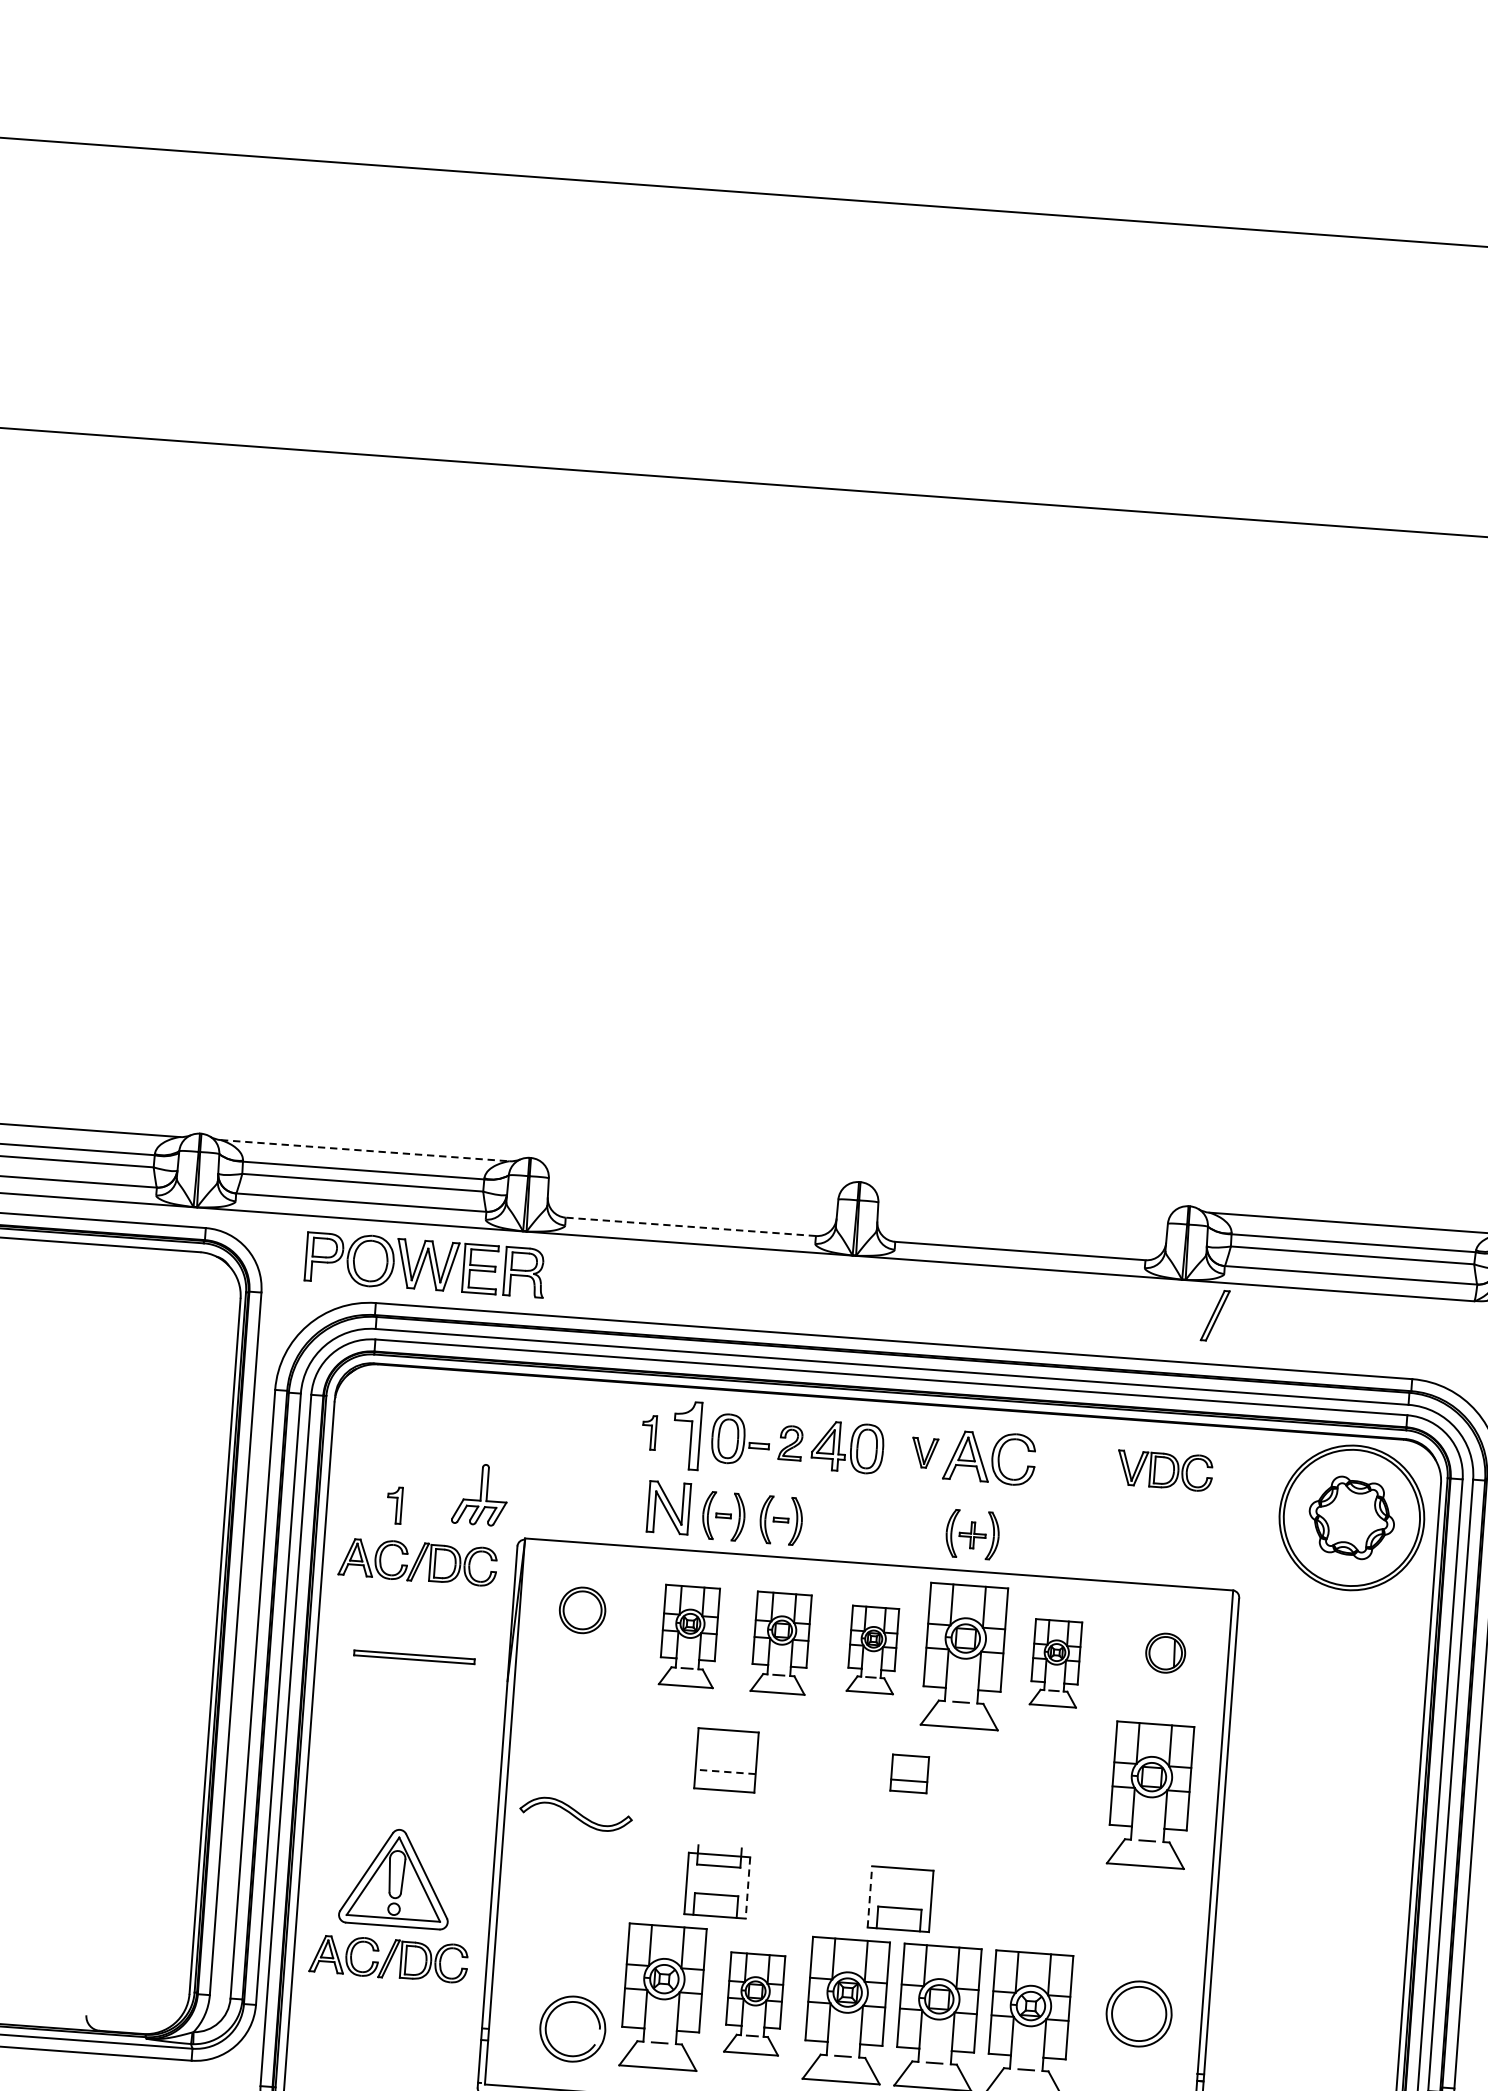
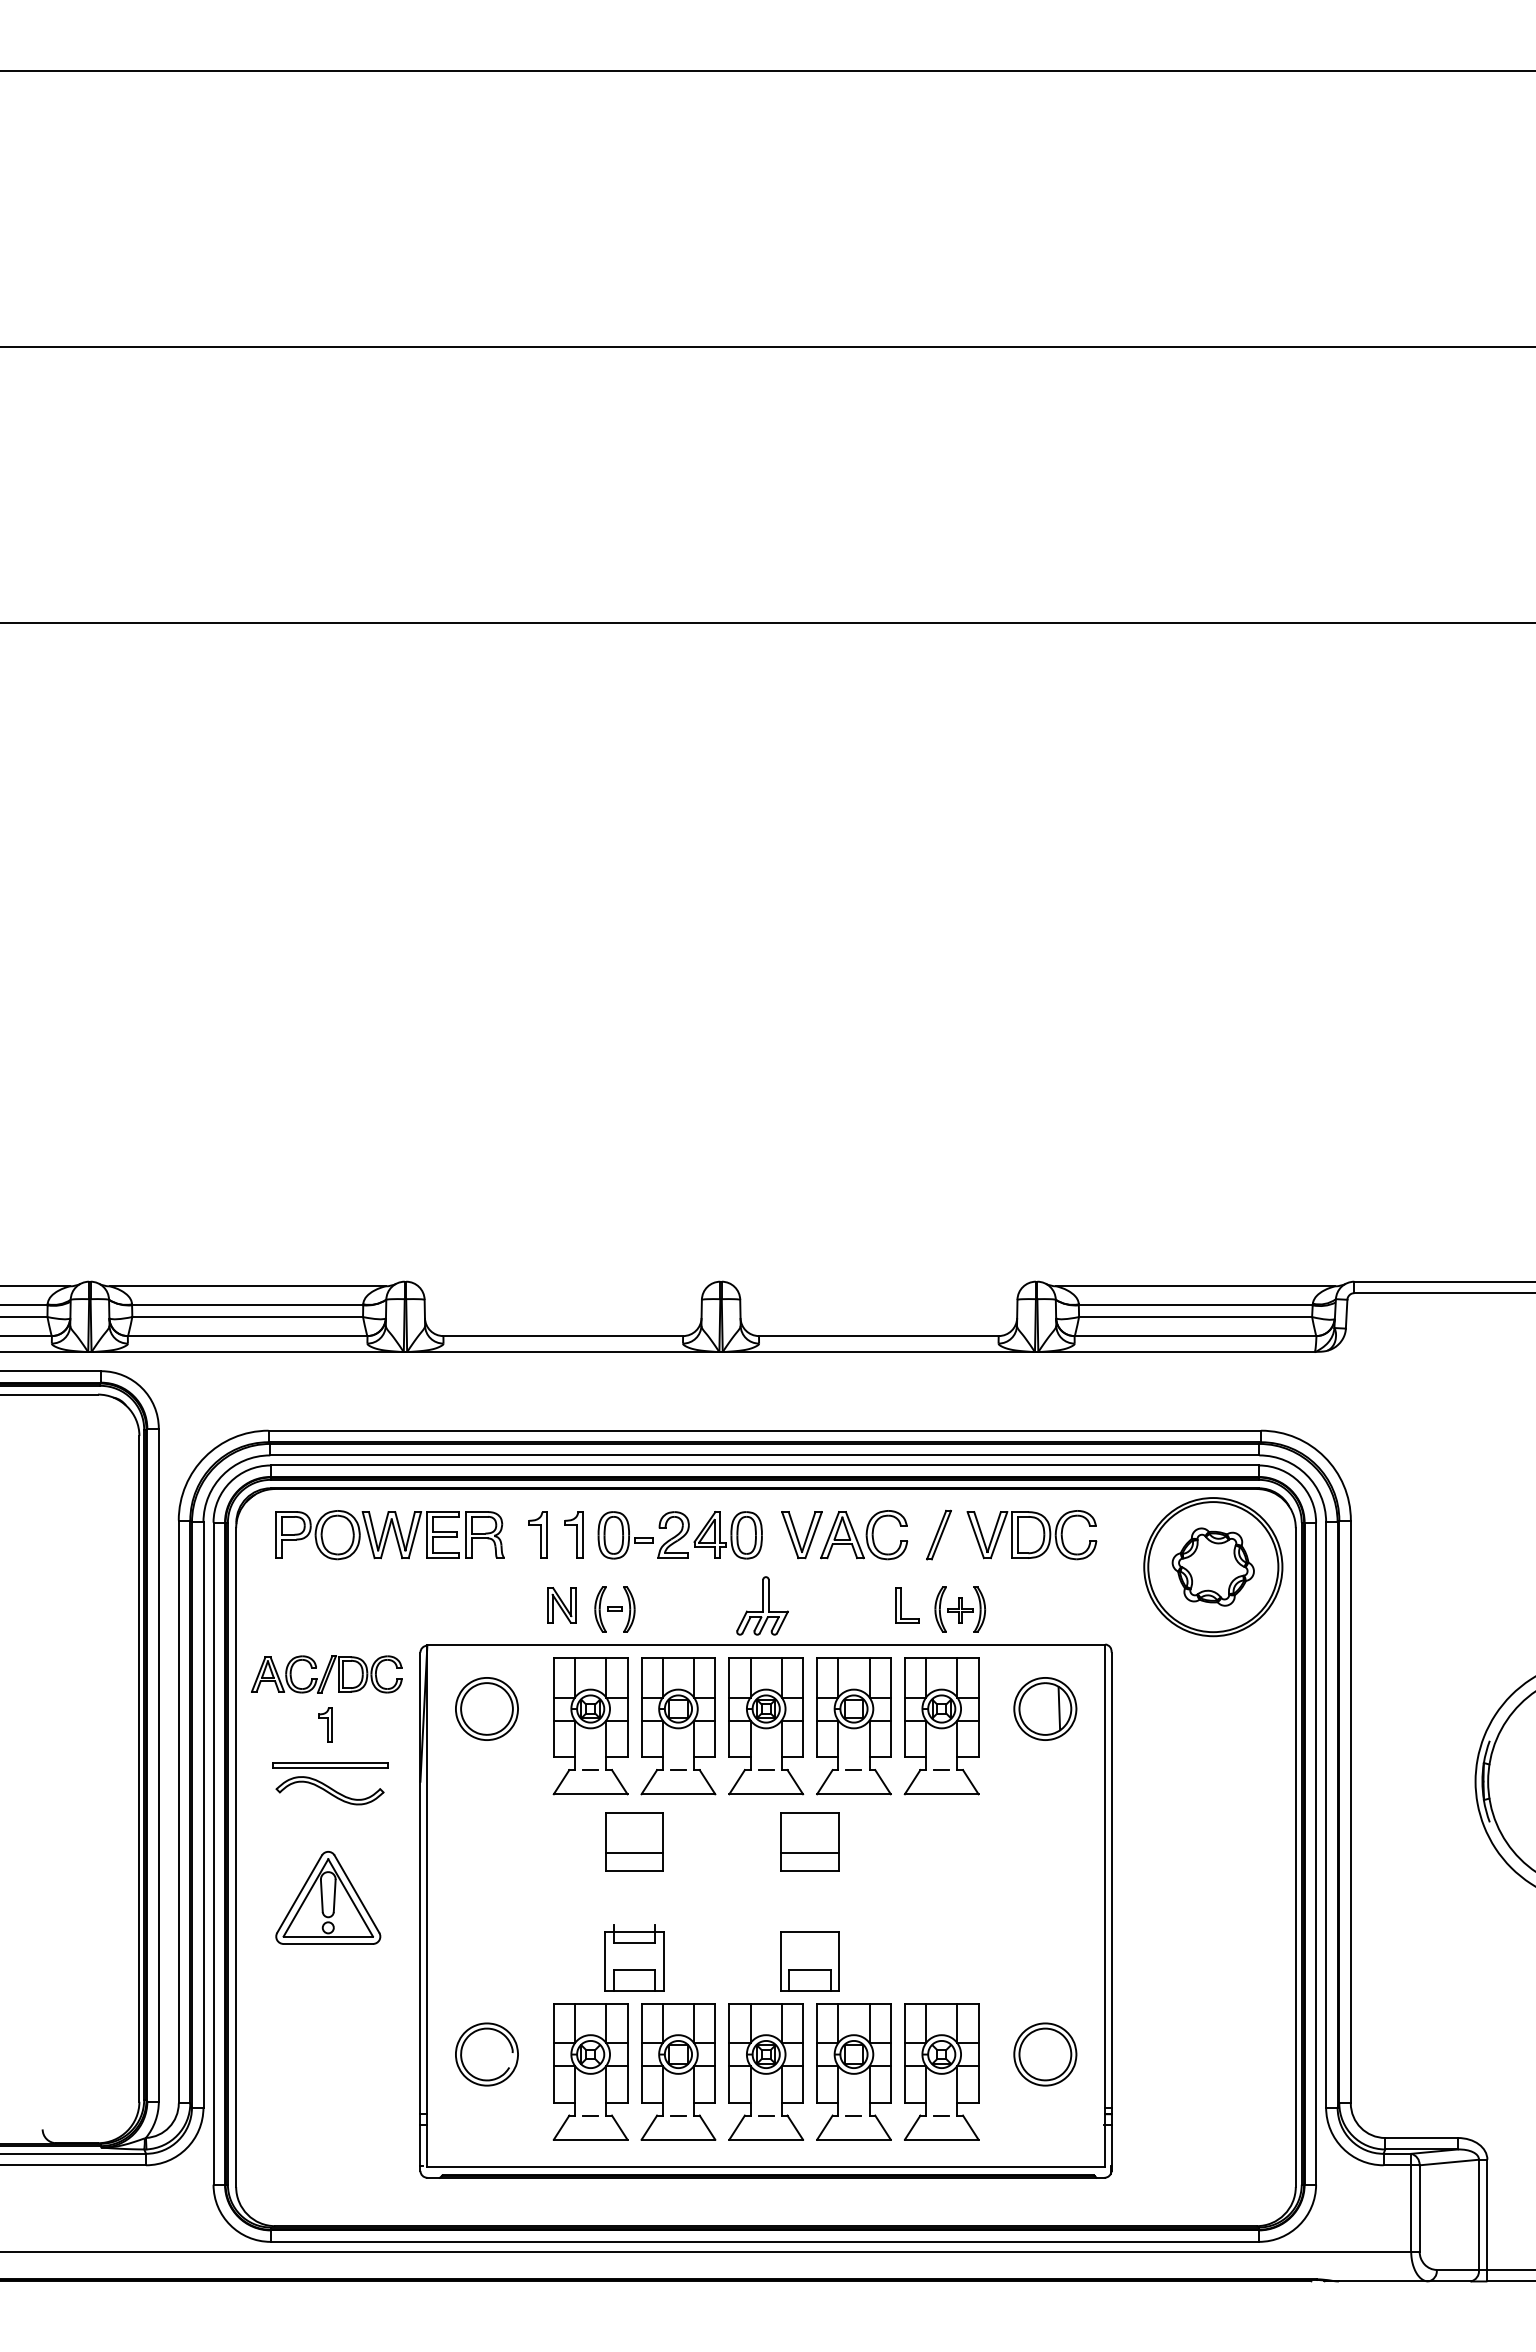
line: (365, 1150) -> (248, 1286), dashed -> solid
line: (691, 1227) -> (563, 1336), dashed -> solid
part: (424, 1265) -> (389, 1535), moved
part: (1214, 1315) -> (938, 1534), moved
part: (648, 1432) -> (537, 1534), size x1.43
part: (686, 1434) -> (573, 1534), size x0.71
part: (790, 1442) -> (673, 1534), size x1.43
part: (924, 1453) -> (801, 1535), size x1.67
part: (1164, 1470) -> (1031, 1535), size x1.43
part: (480, 1494) -> (762, 1605), moved
part: (394, 1504) -> (325, 1724), moved
part: (668, 1508) -> (561, 1605), size x0.71
part: (780, 1520) -> (669, 1609), removed
part: (972, 1534) -> (960, 1609), moved
part: (1029, 1534) -> (907, 1605), added
part: (582, 1609) -> (486, 1708), size x1.43
part: (689, 1636) -> (590, 1726), size x1.43
part: (781, 1643) -> (678, 1726), size x1.43
part: (873, 1650) -> (766, 1726), size x1.67
part: (1165, 1652) -> (1045, 1708), size x1.67
part: (1055, 1663) -> (941, 1726), size x1.67
line: (725, 1771) -> (634, 1852), dashed -> solid
part: (909, 1773) -> (809, 1841), size x1.67
part: (1150, 1795) -> (1040, 1845), removed
part: (575, 1814) -> (329, 1790), moved
part: (396, 1877) -> (328, 1897), moved
line: (747, 1888) -> (663, 1962), dashed -> solid
line: (869, 1896) -> (780, 1961), dashed -> solid
part: (388, 1958) -> (326, 2054), removed
part: (754, 2003) -> (678, 2071), size x1.43
part: (572, 2029) -> (486, 2054), moved

